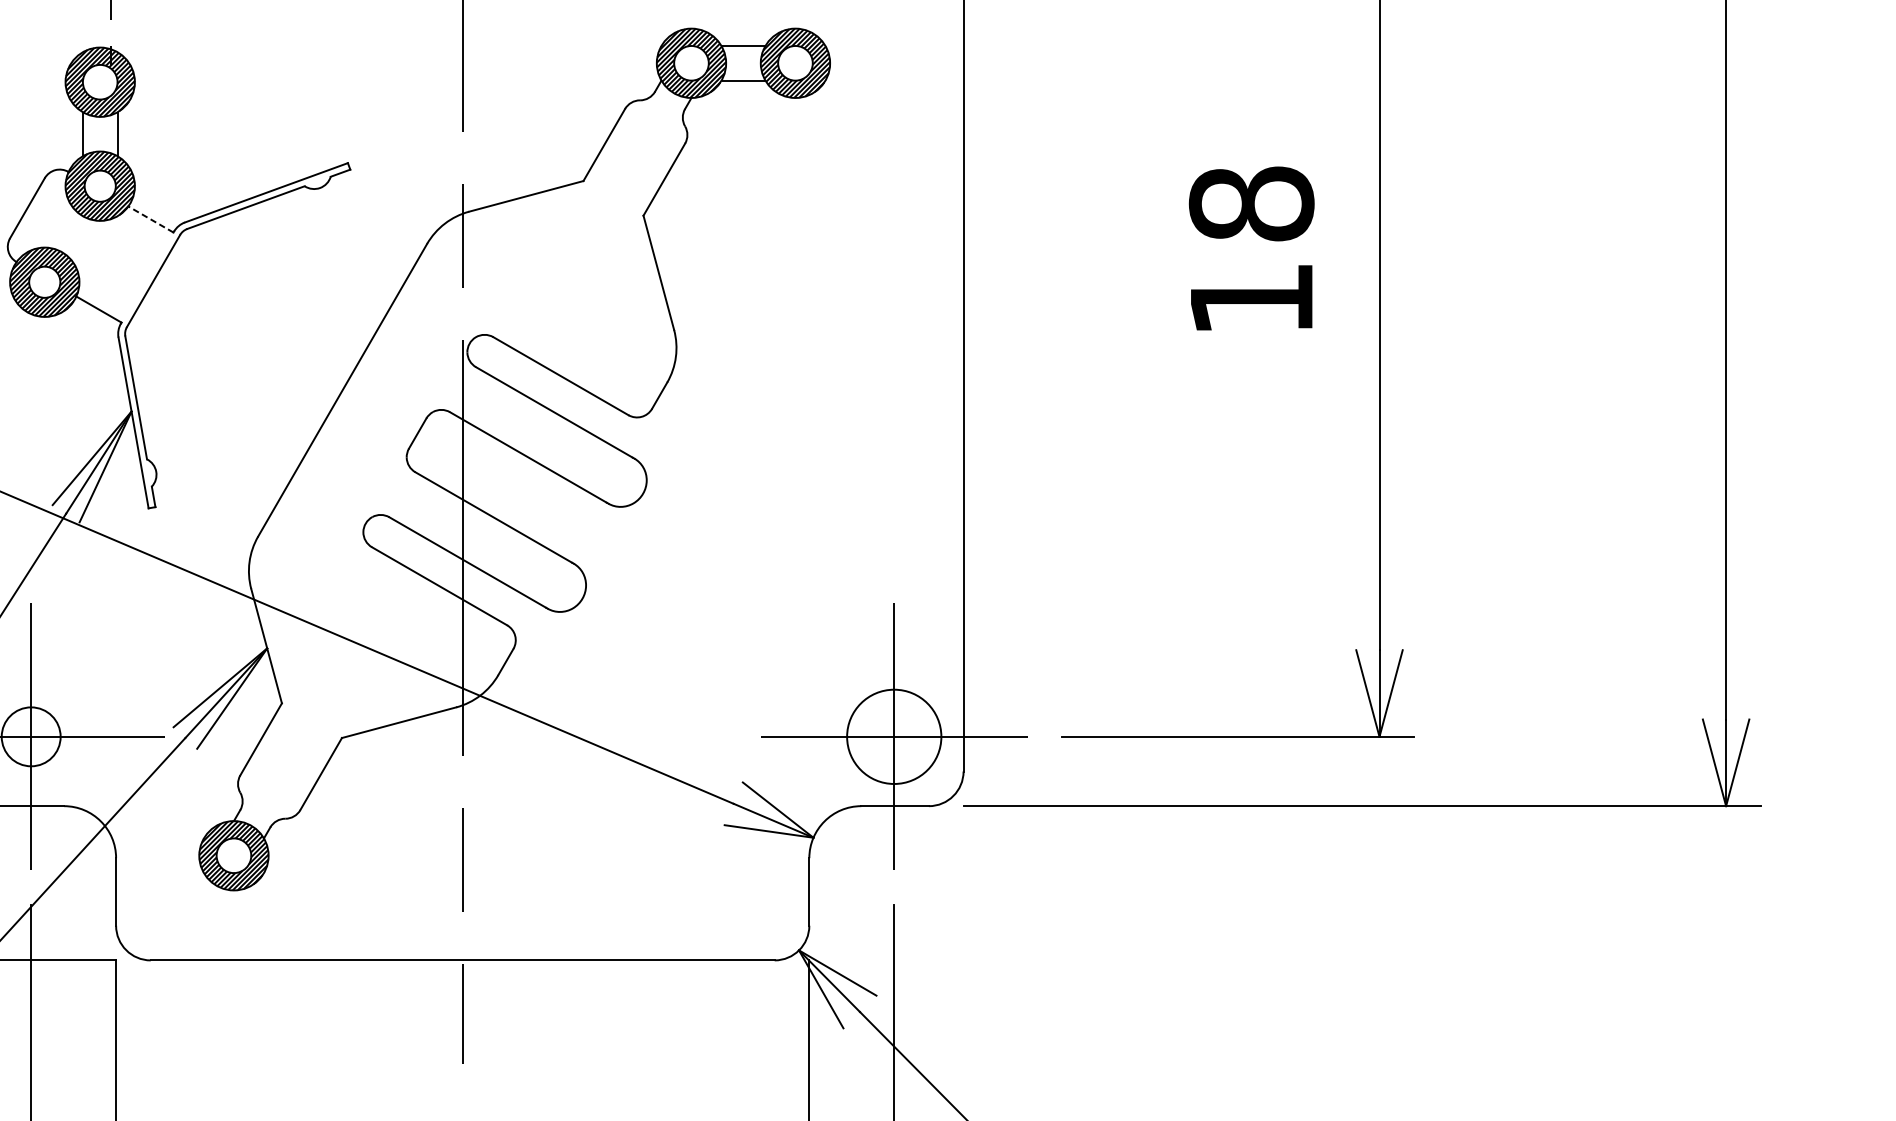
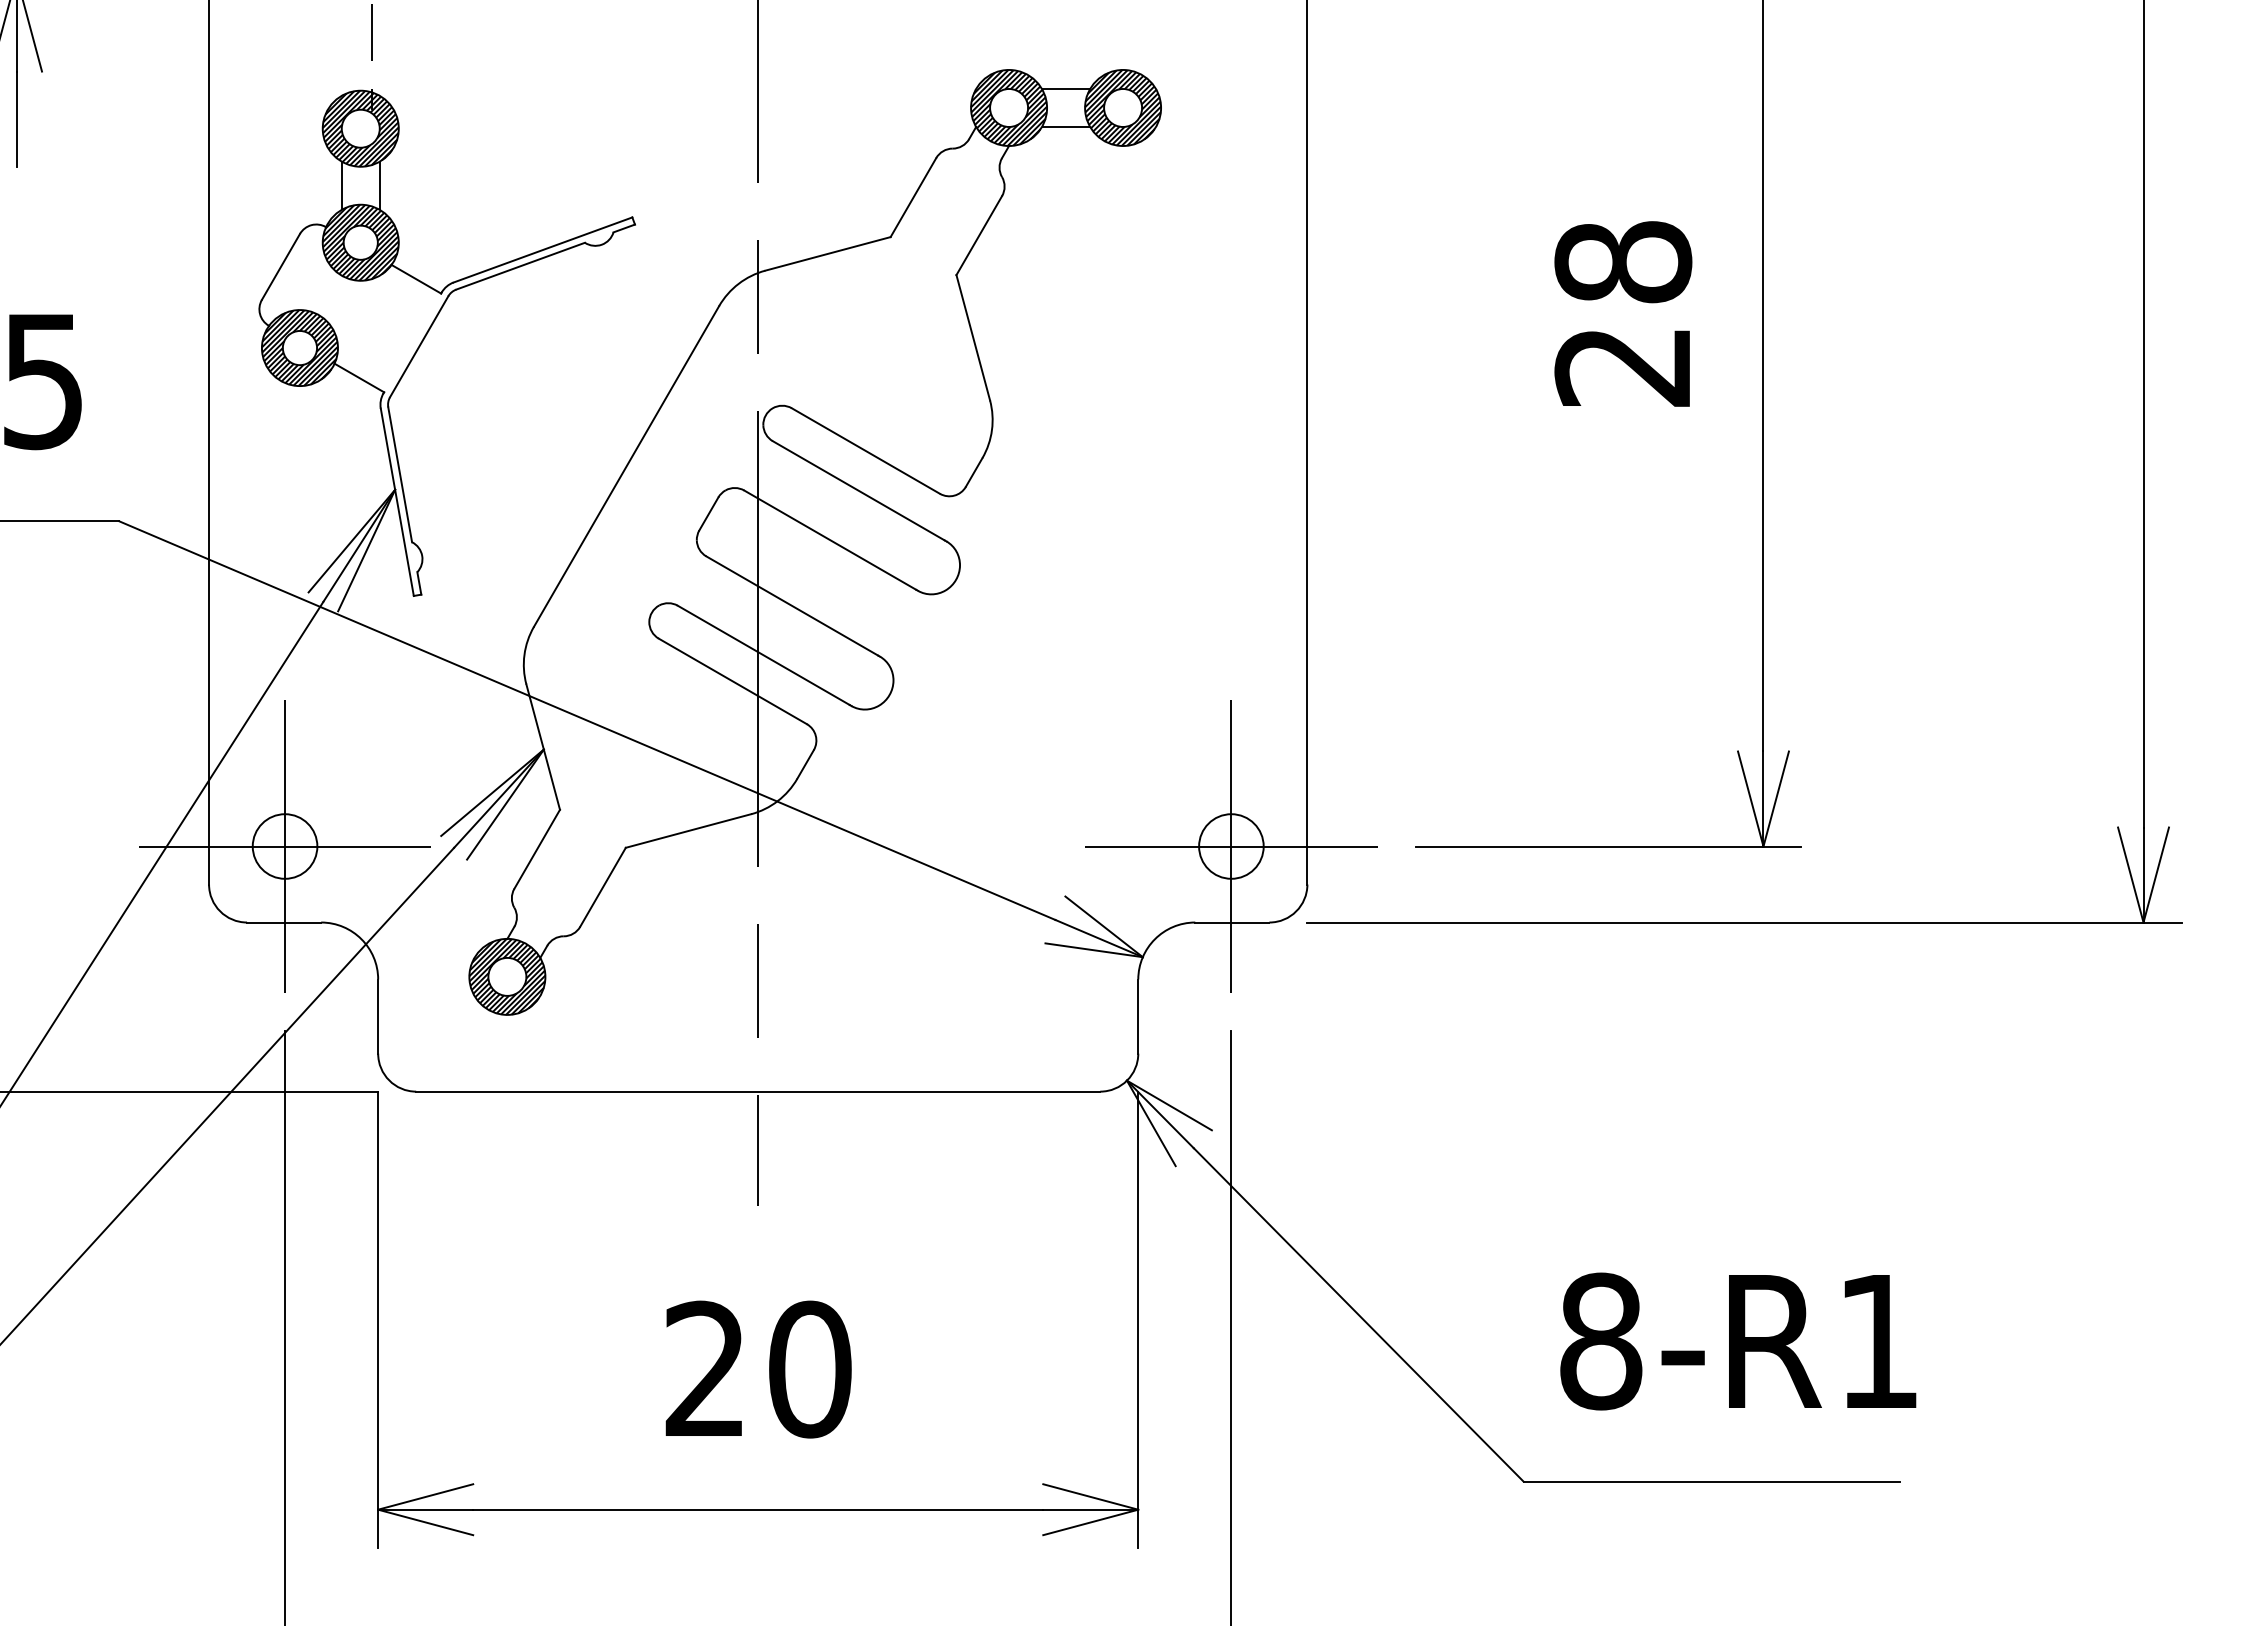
line: (151, 219) -> (416, 279), dashed -> solid
text: (1250, 299) -> (1621, 367), 18 -> 28
circle: (894, 736) -> (1231, 846), size x0.62

